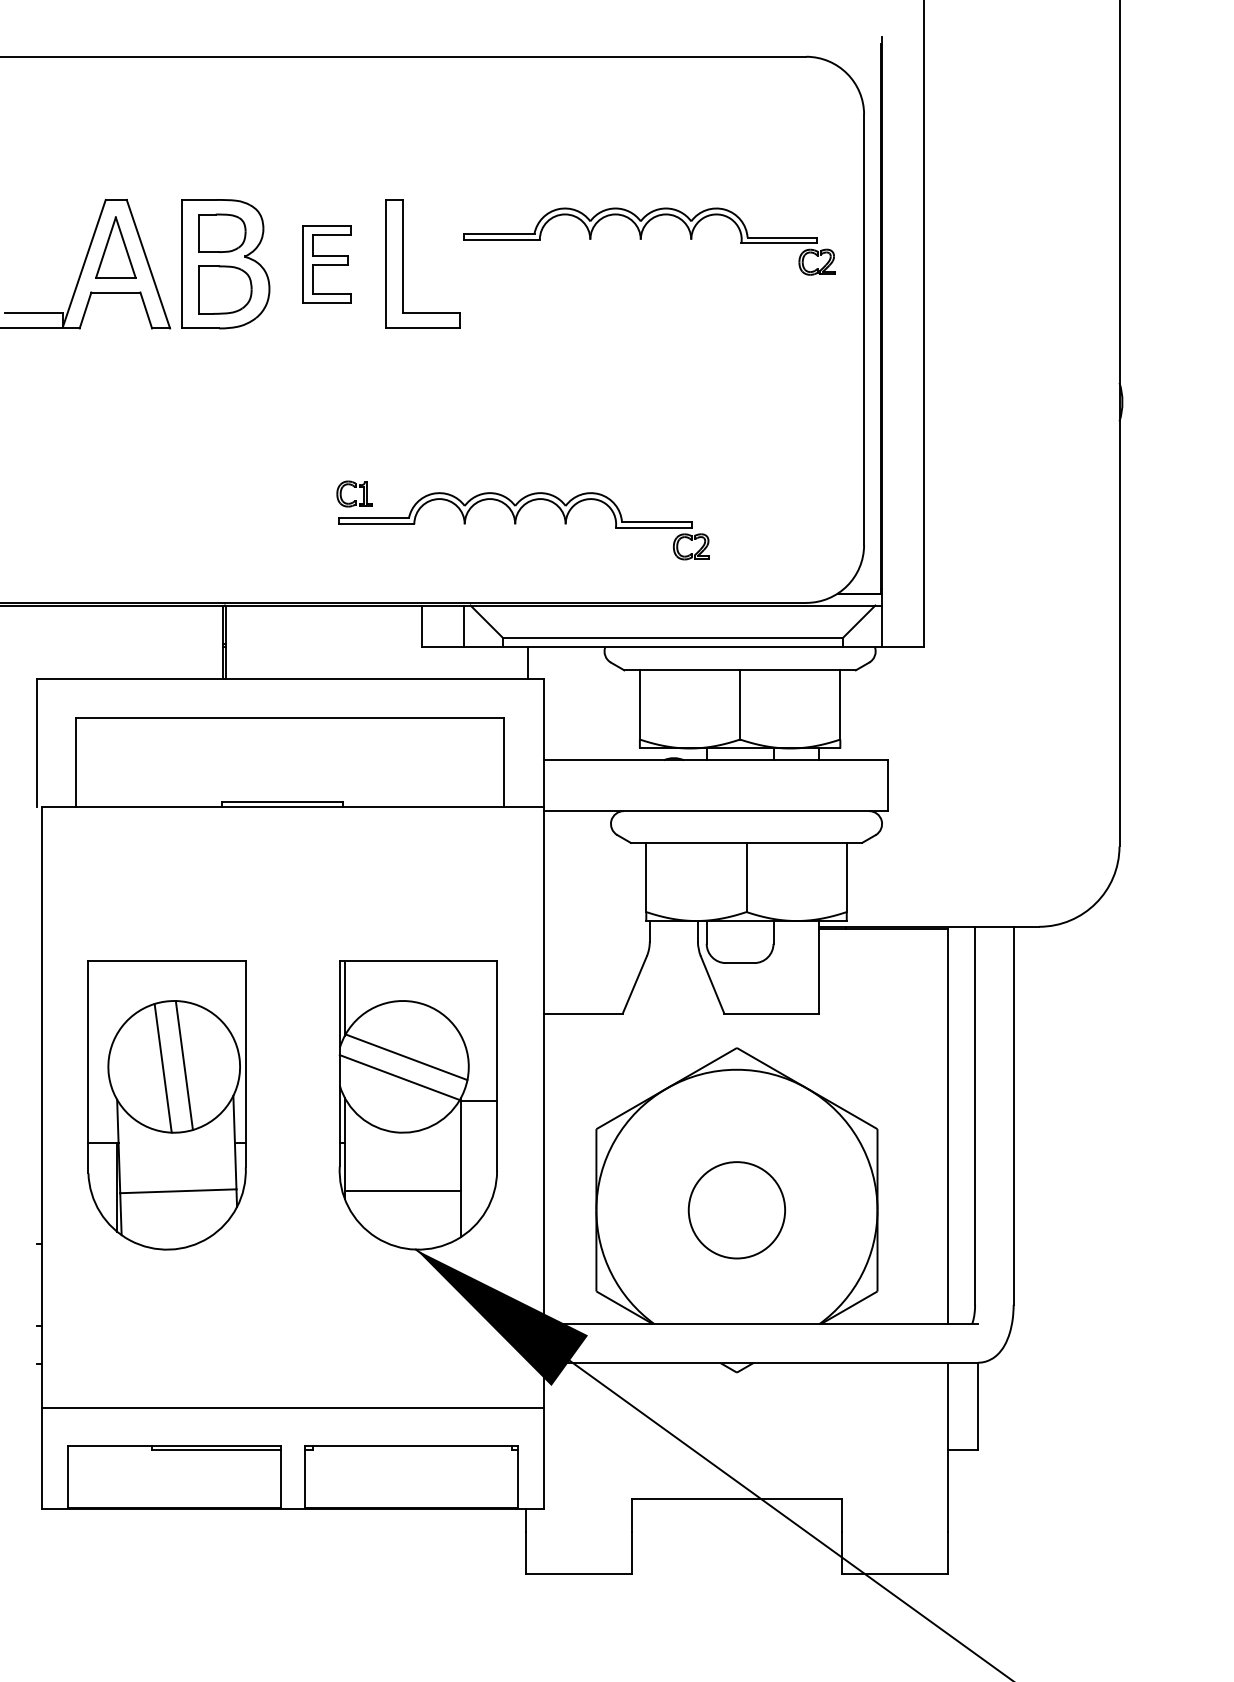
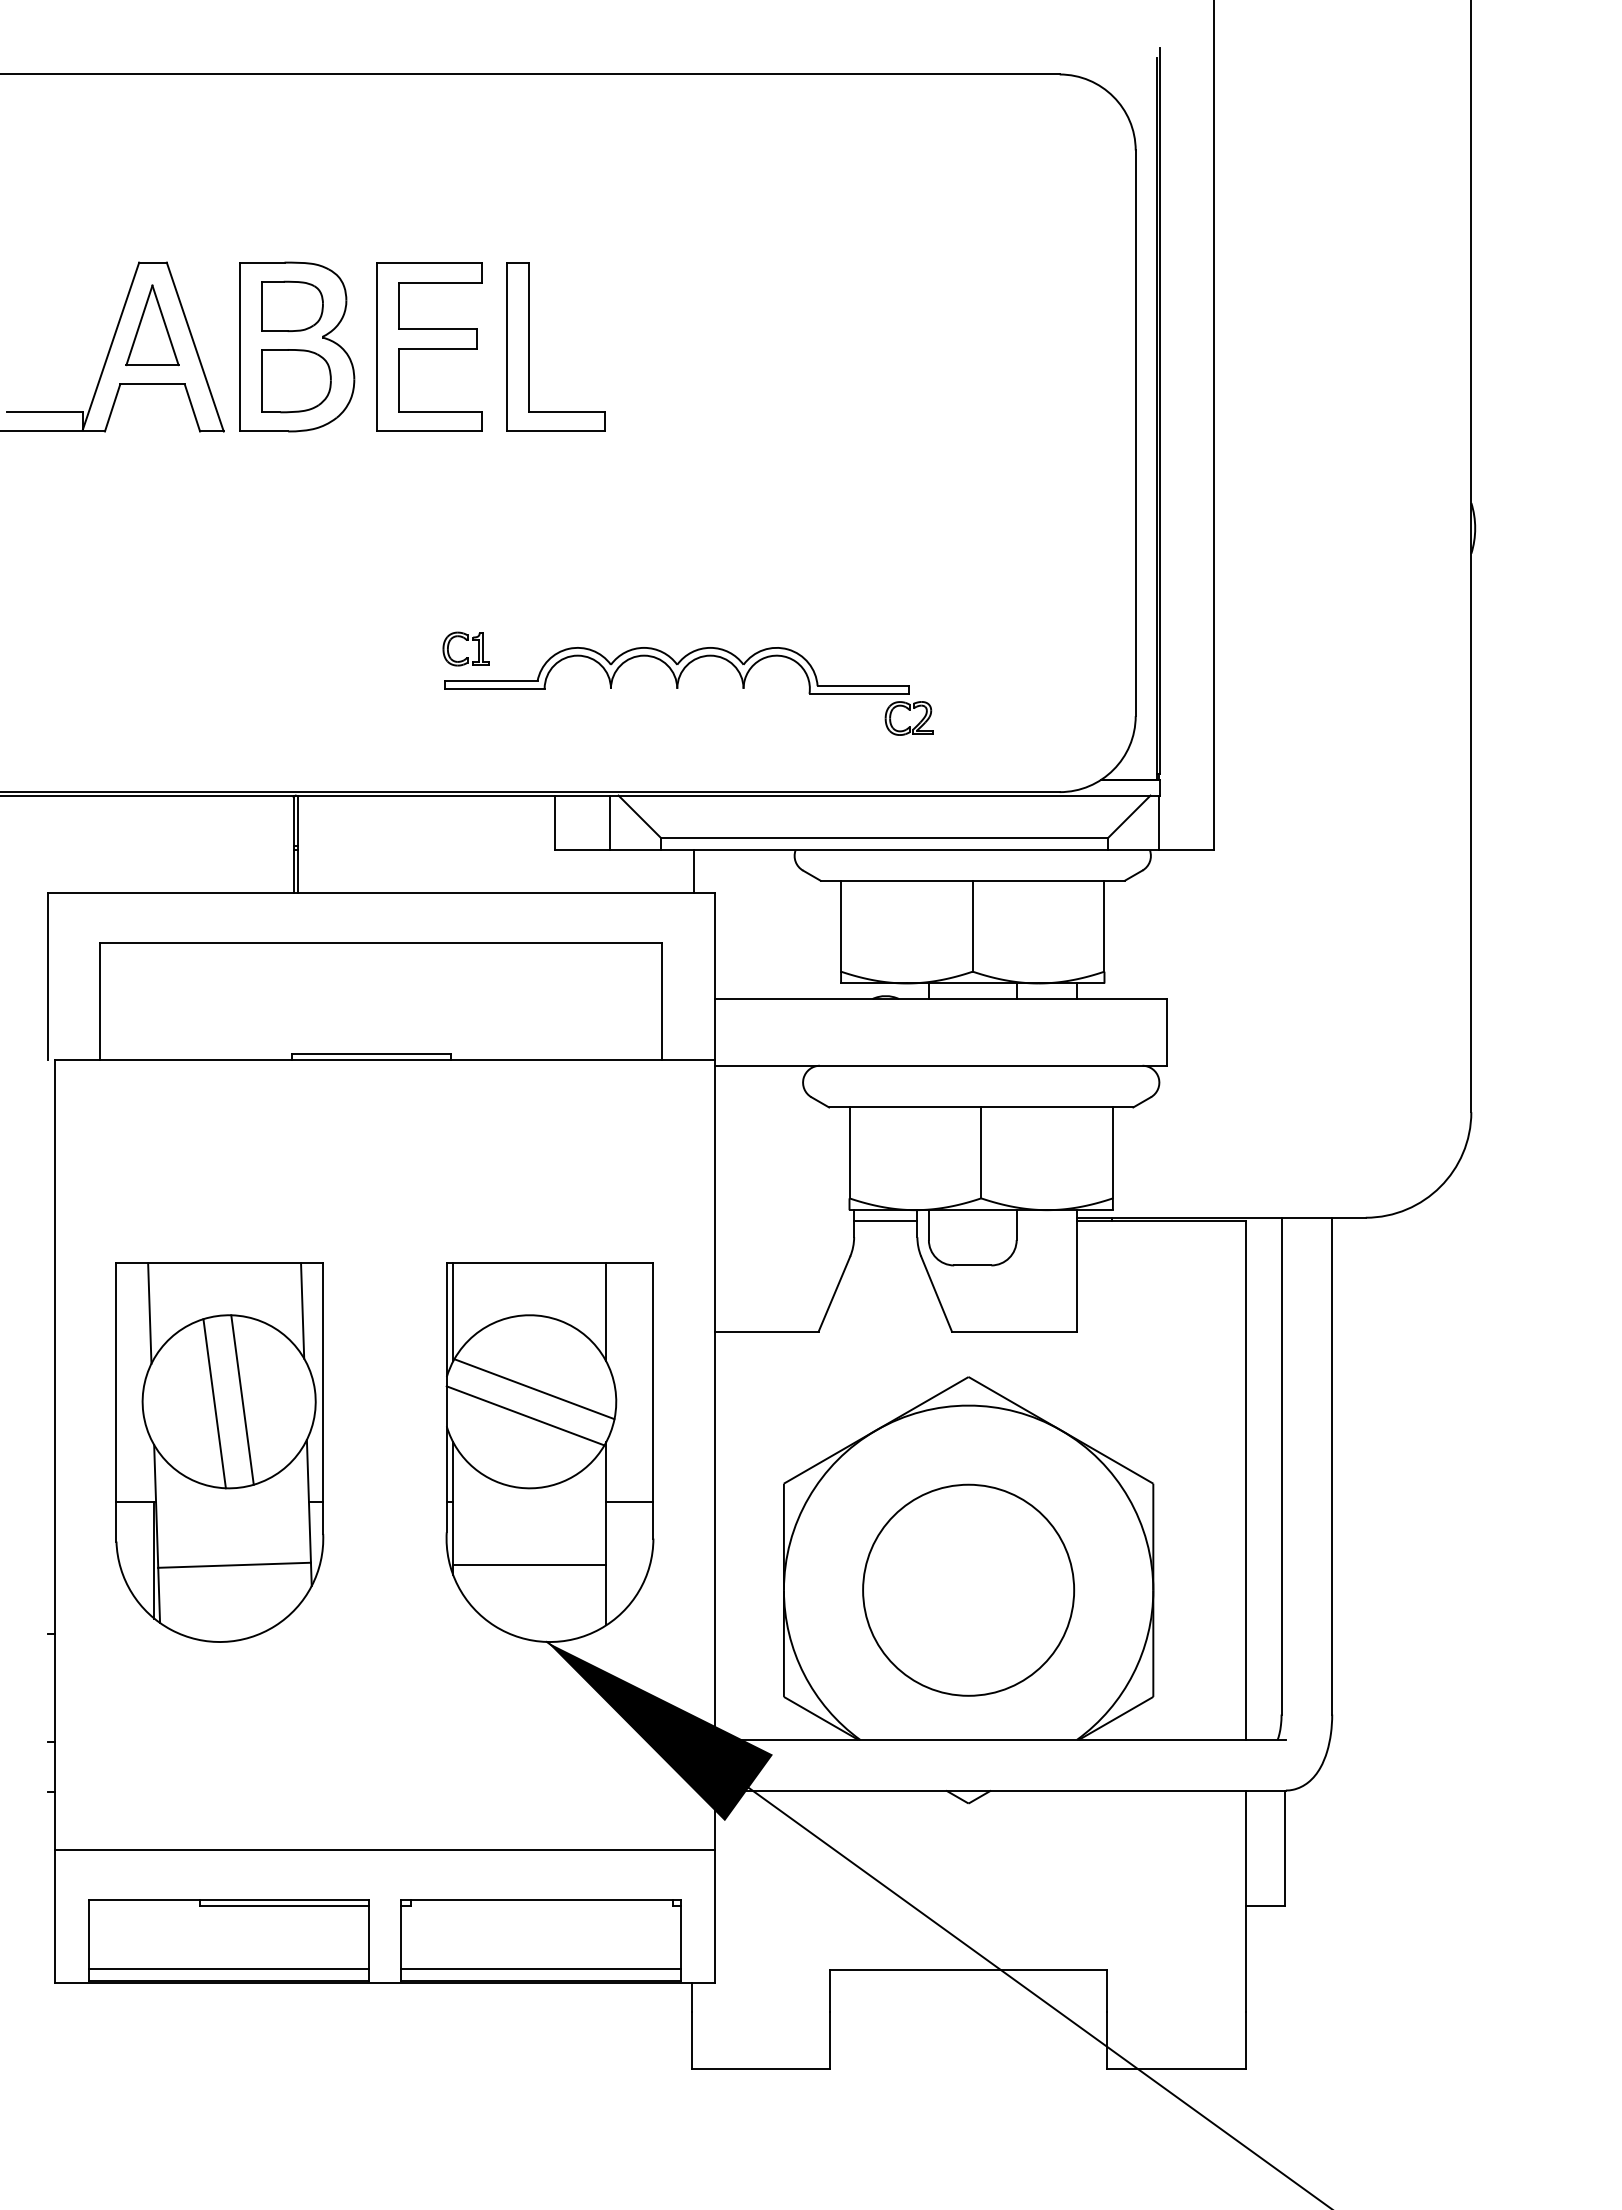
part: (641, 239) -> (843, 314), removed
part: (326, 263) -> (429, 346), size x1.67
line: (673, 928) -> (885, 1220), added
line: (230, 997) -> (302, 1310), added
line: (461, 998) -> (606, 1312), added
line: (113, 999) -> (149, 1313), added
line: (478, 1100) -> (629, 1502), moved
circle: (736, 1209) -> (968, 1589), size x1.67
line: (174, 1498) -> (229, 1969), added
line: (411, 1498) -> (540, 1969), added

